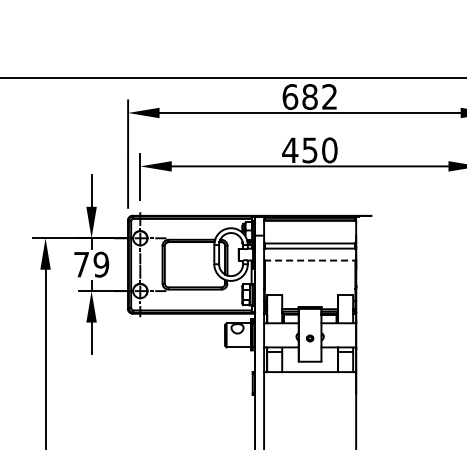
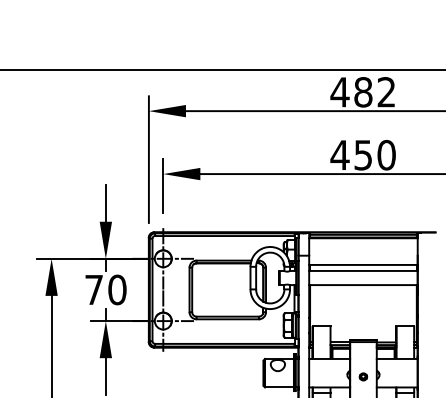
text: (290, 96) -> (340, 91), 682 -> 482
line: (310, 260) -> (363, 285), dashed -> solid
text: (101, 264) -> (117, 289), 79 -> 70

